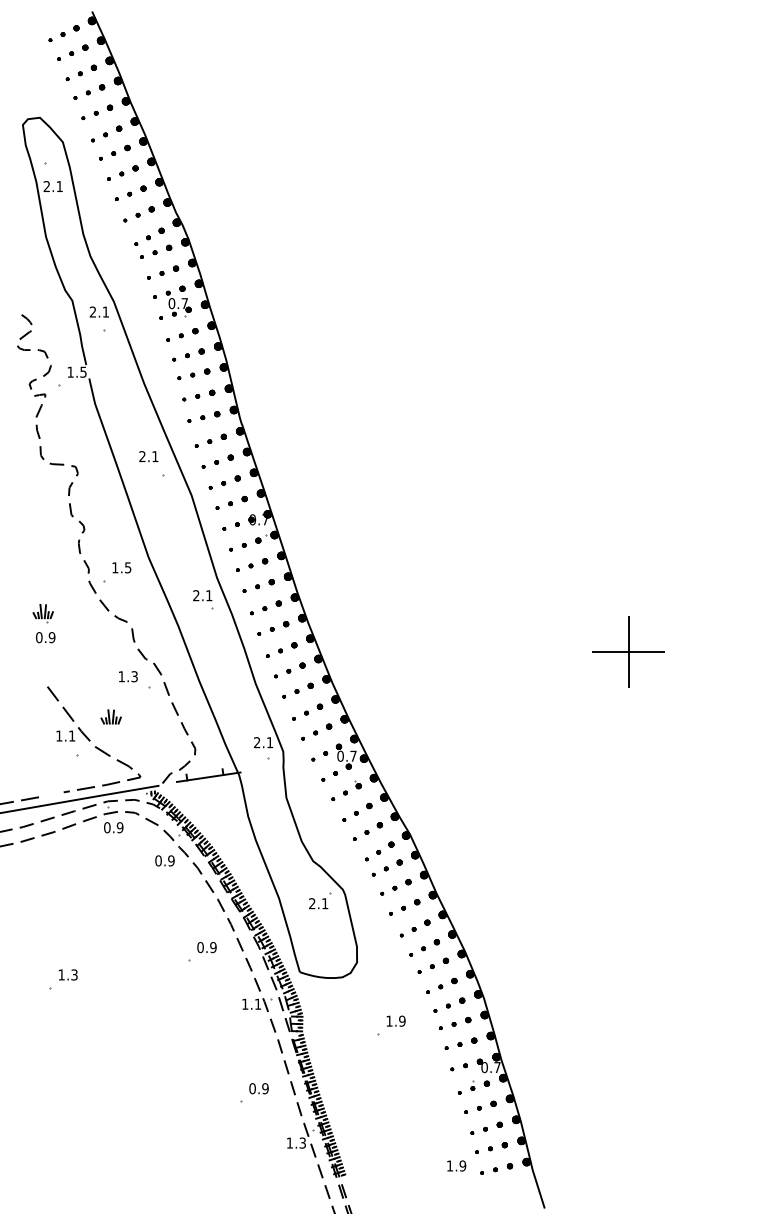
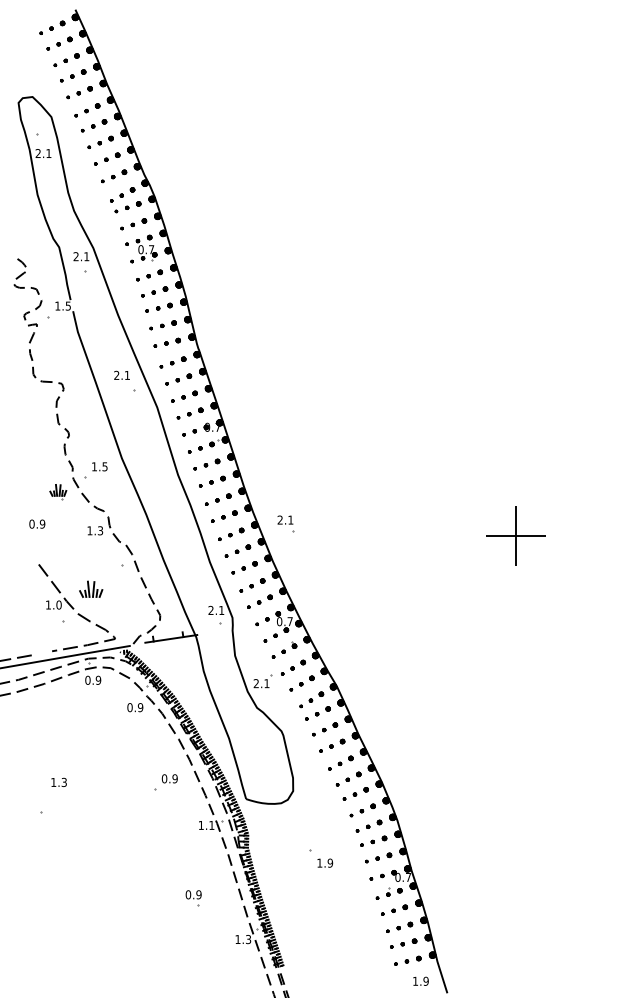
part: (203, 599) -> (286, 523), moved
part: (42, 613) -> (57, 492), moved
text: (128, 676) -> (95, 530), moved
part: (110, 716) -> (90, 588), size x1.4
text: (71, 735) -> (58, 604), 1.1 -> 1.0
part: (320, 900) -> (263, 681), moved
text: (68, 974) -> (59, 782), moved
text: (395, 1020) -> (324, 862), moved
text: (258, 1088) -> (193, 894), moved
text: (456, 1165) -> (420, 980), moved

